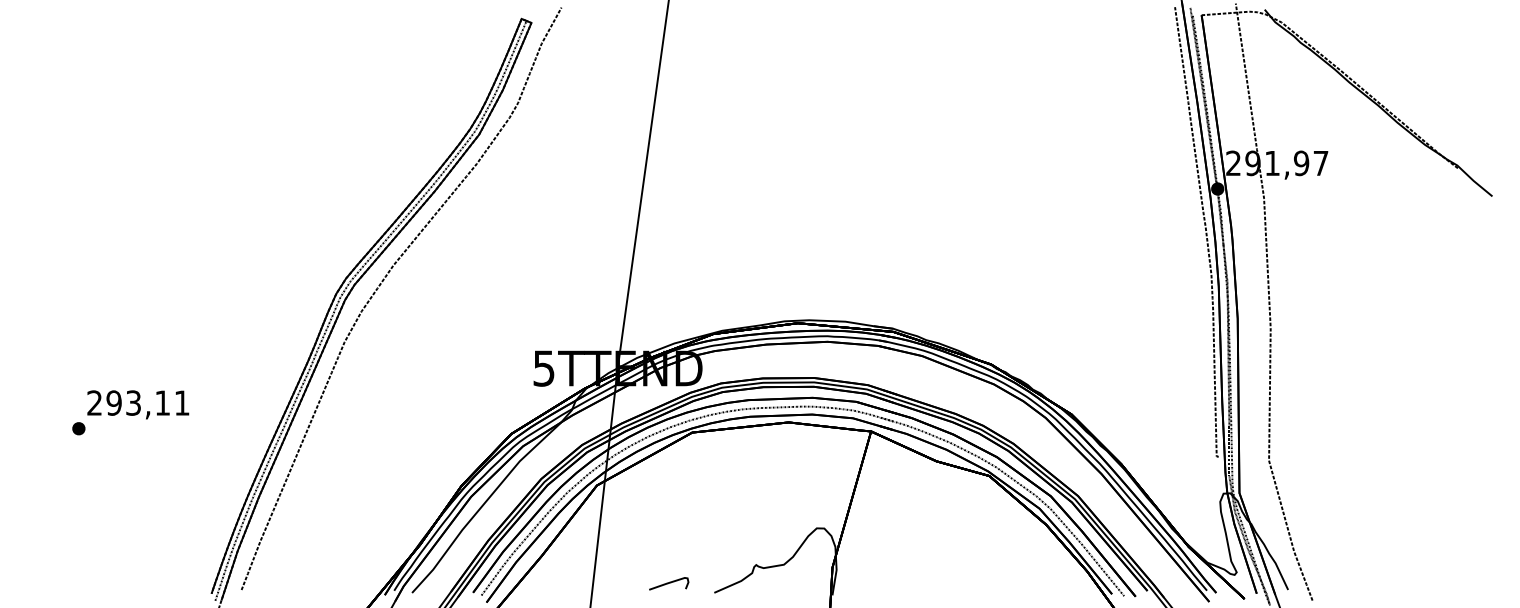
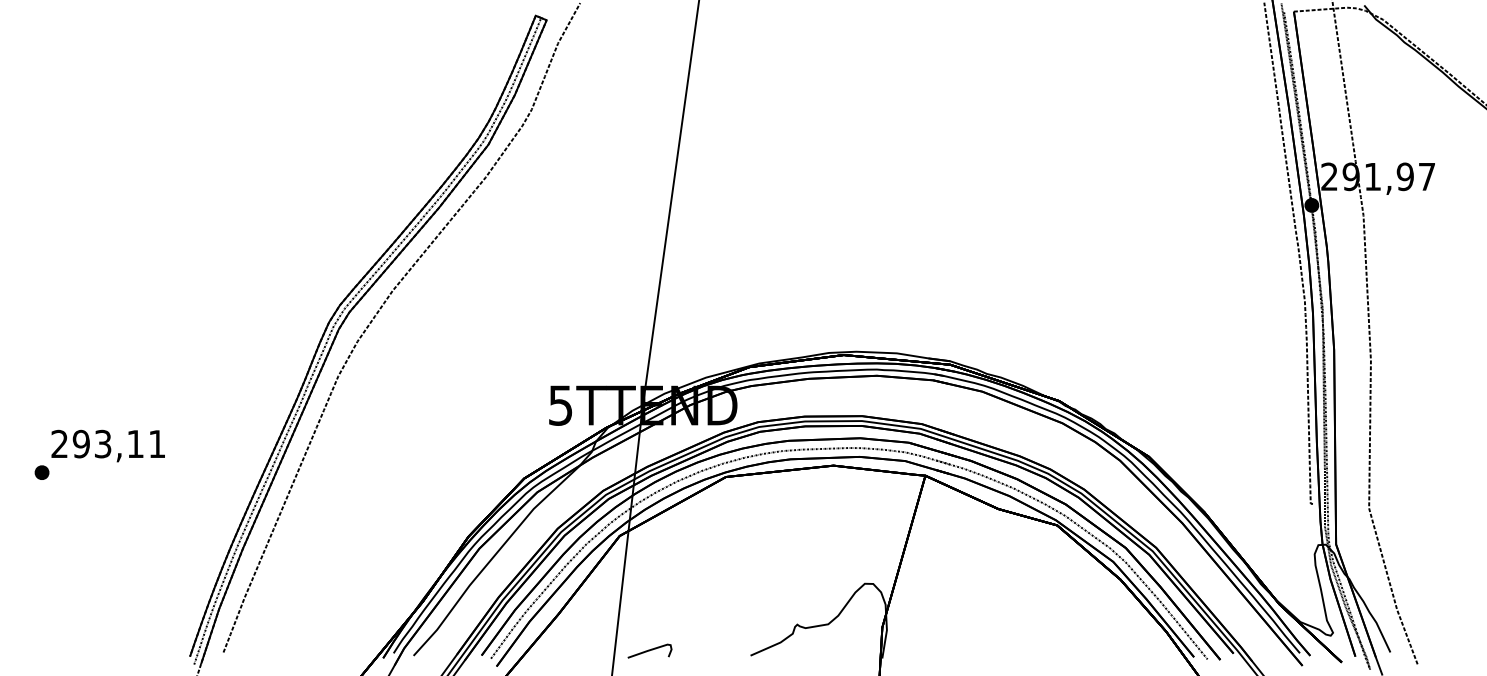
curve: (669, 583) -> (650, 650), moved

